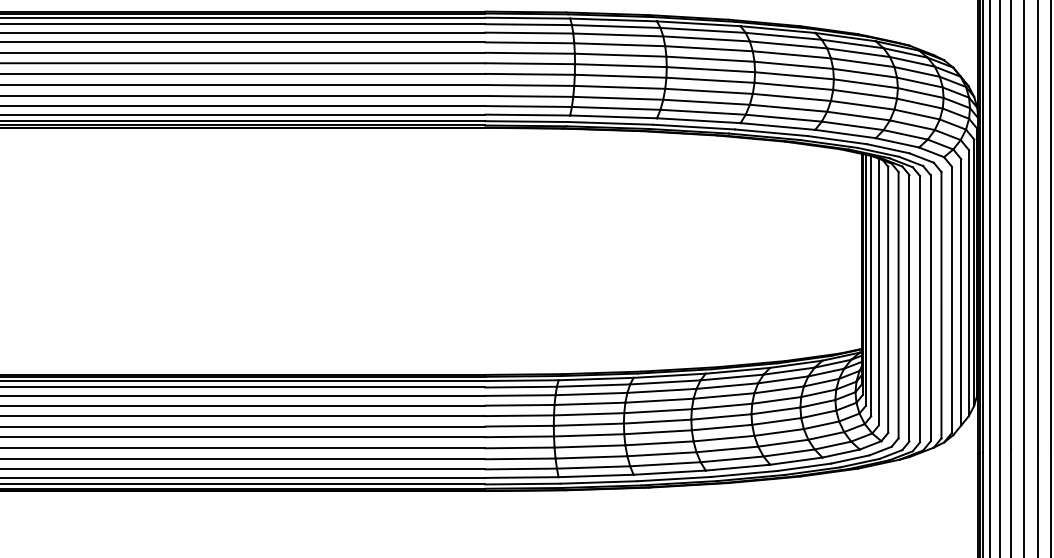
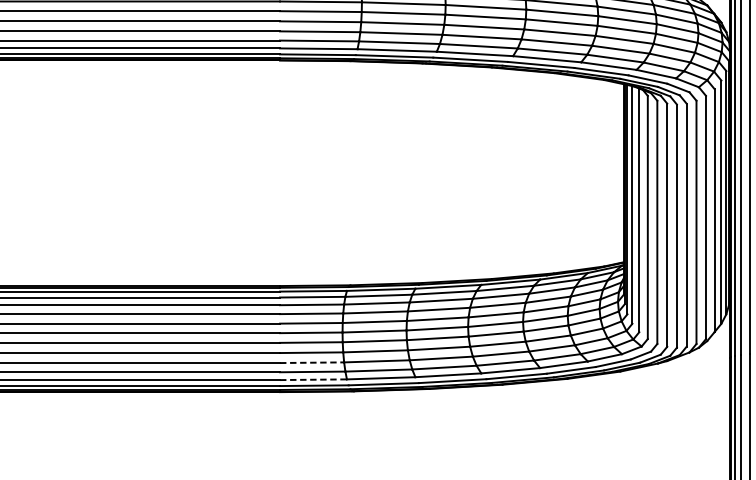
line: (520, 458) -> (312, 362), solid -> dashed
line: (521, 477) -> (313, 379), solid -> dashed

